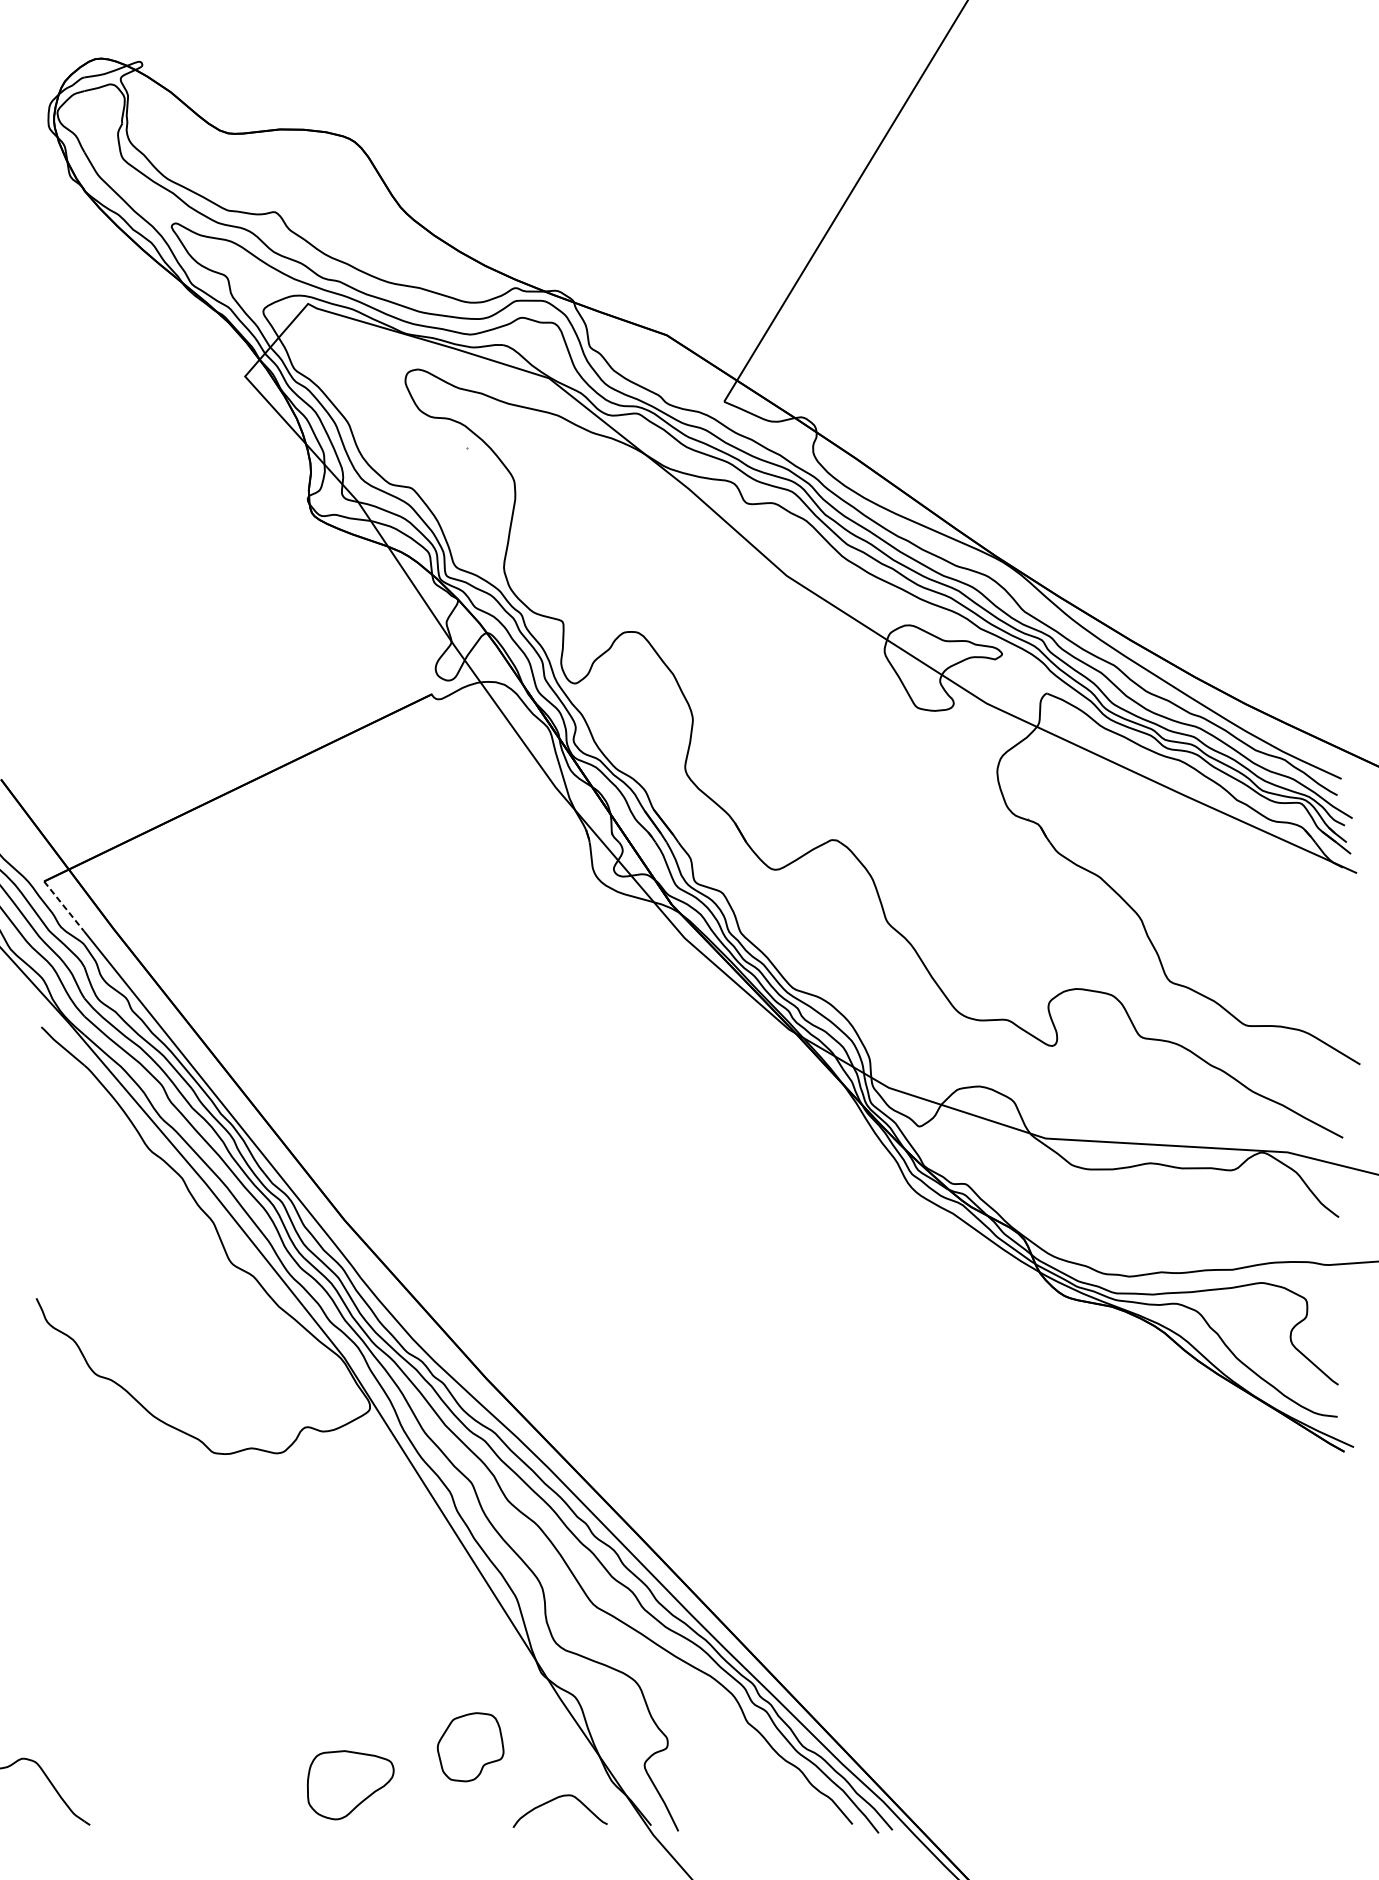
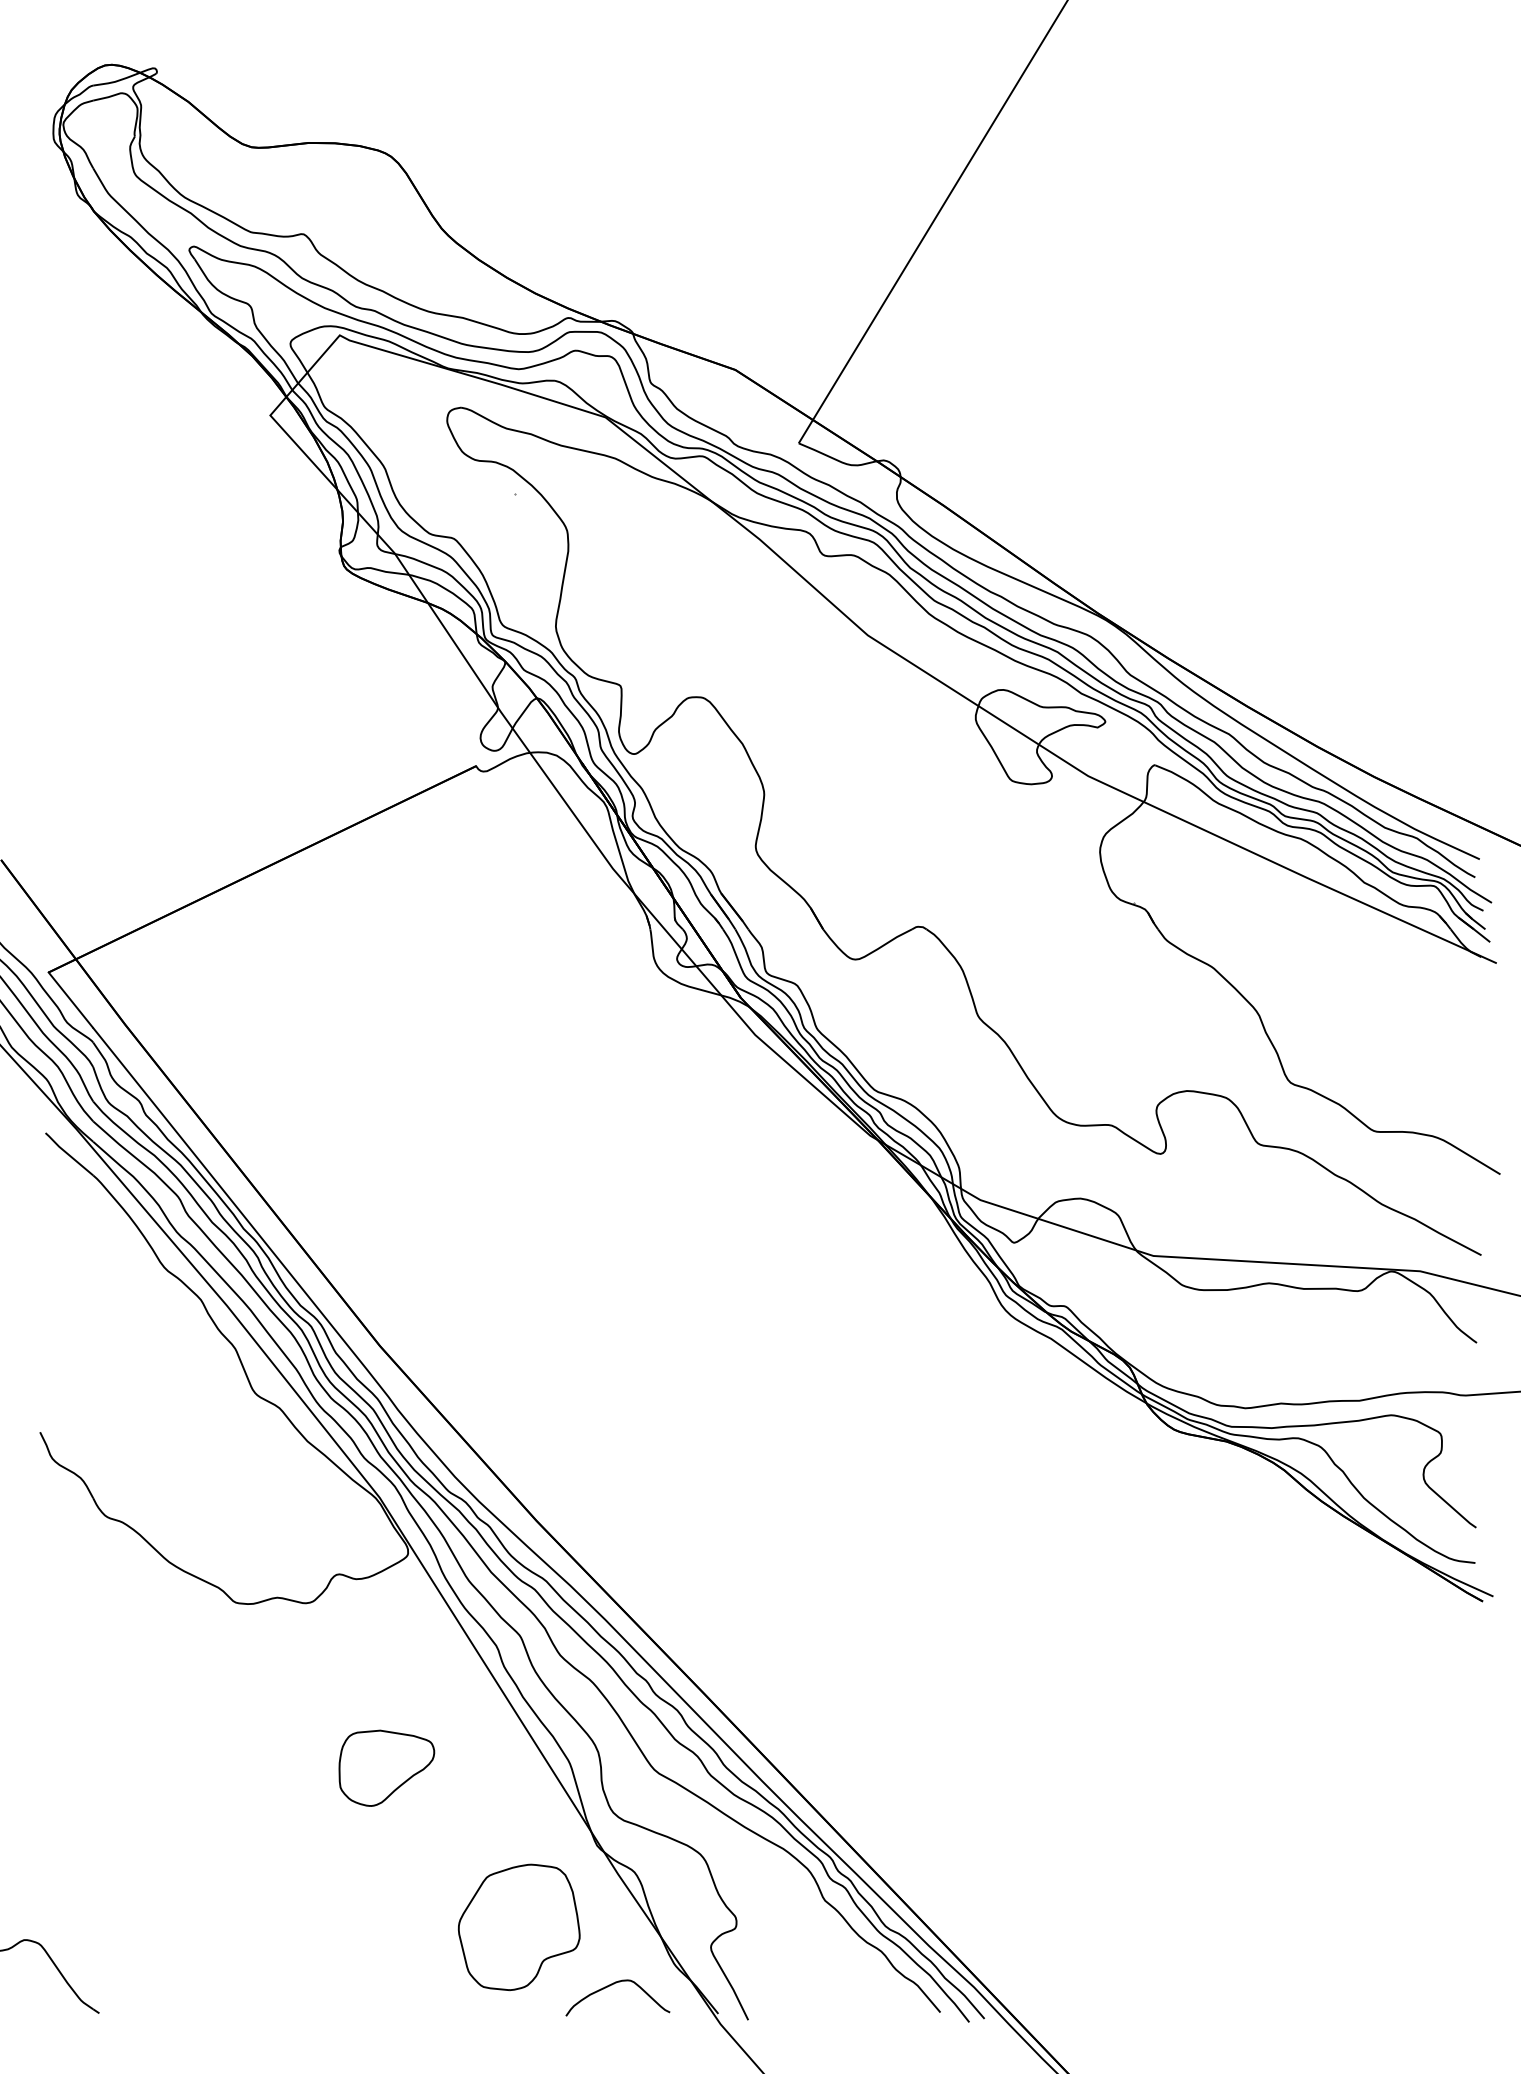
line: (64, 906) -> (71, 1000), dashed -> solid
part: (470, 1747) -> (518, 1927), size x1.67
part: (350, 1784) -> (386, 1767), moved

